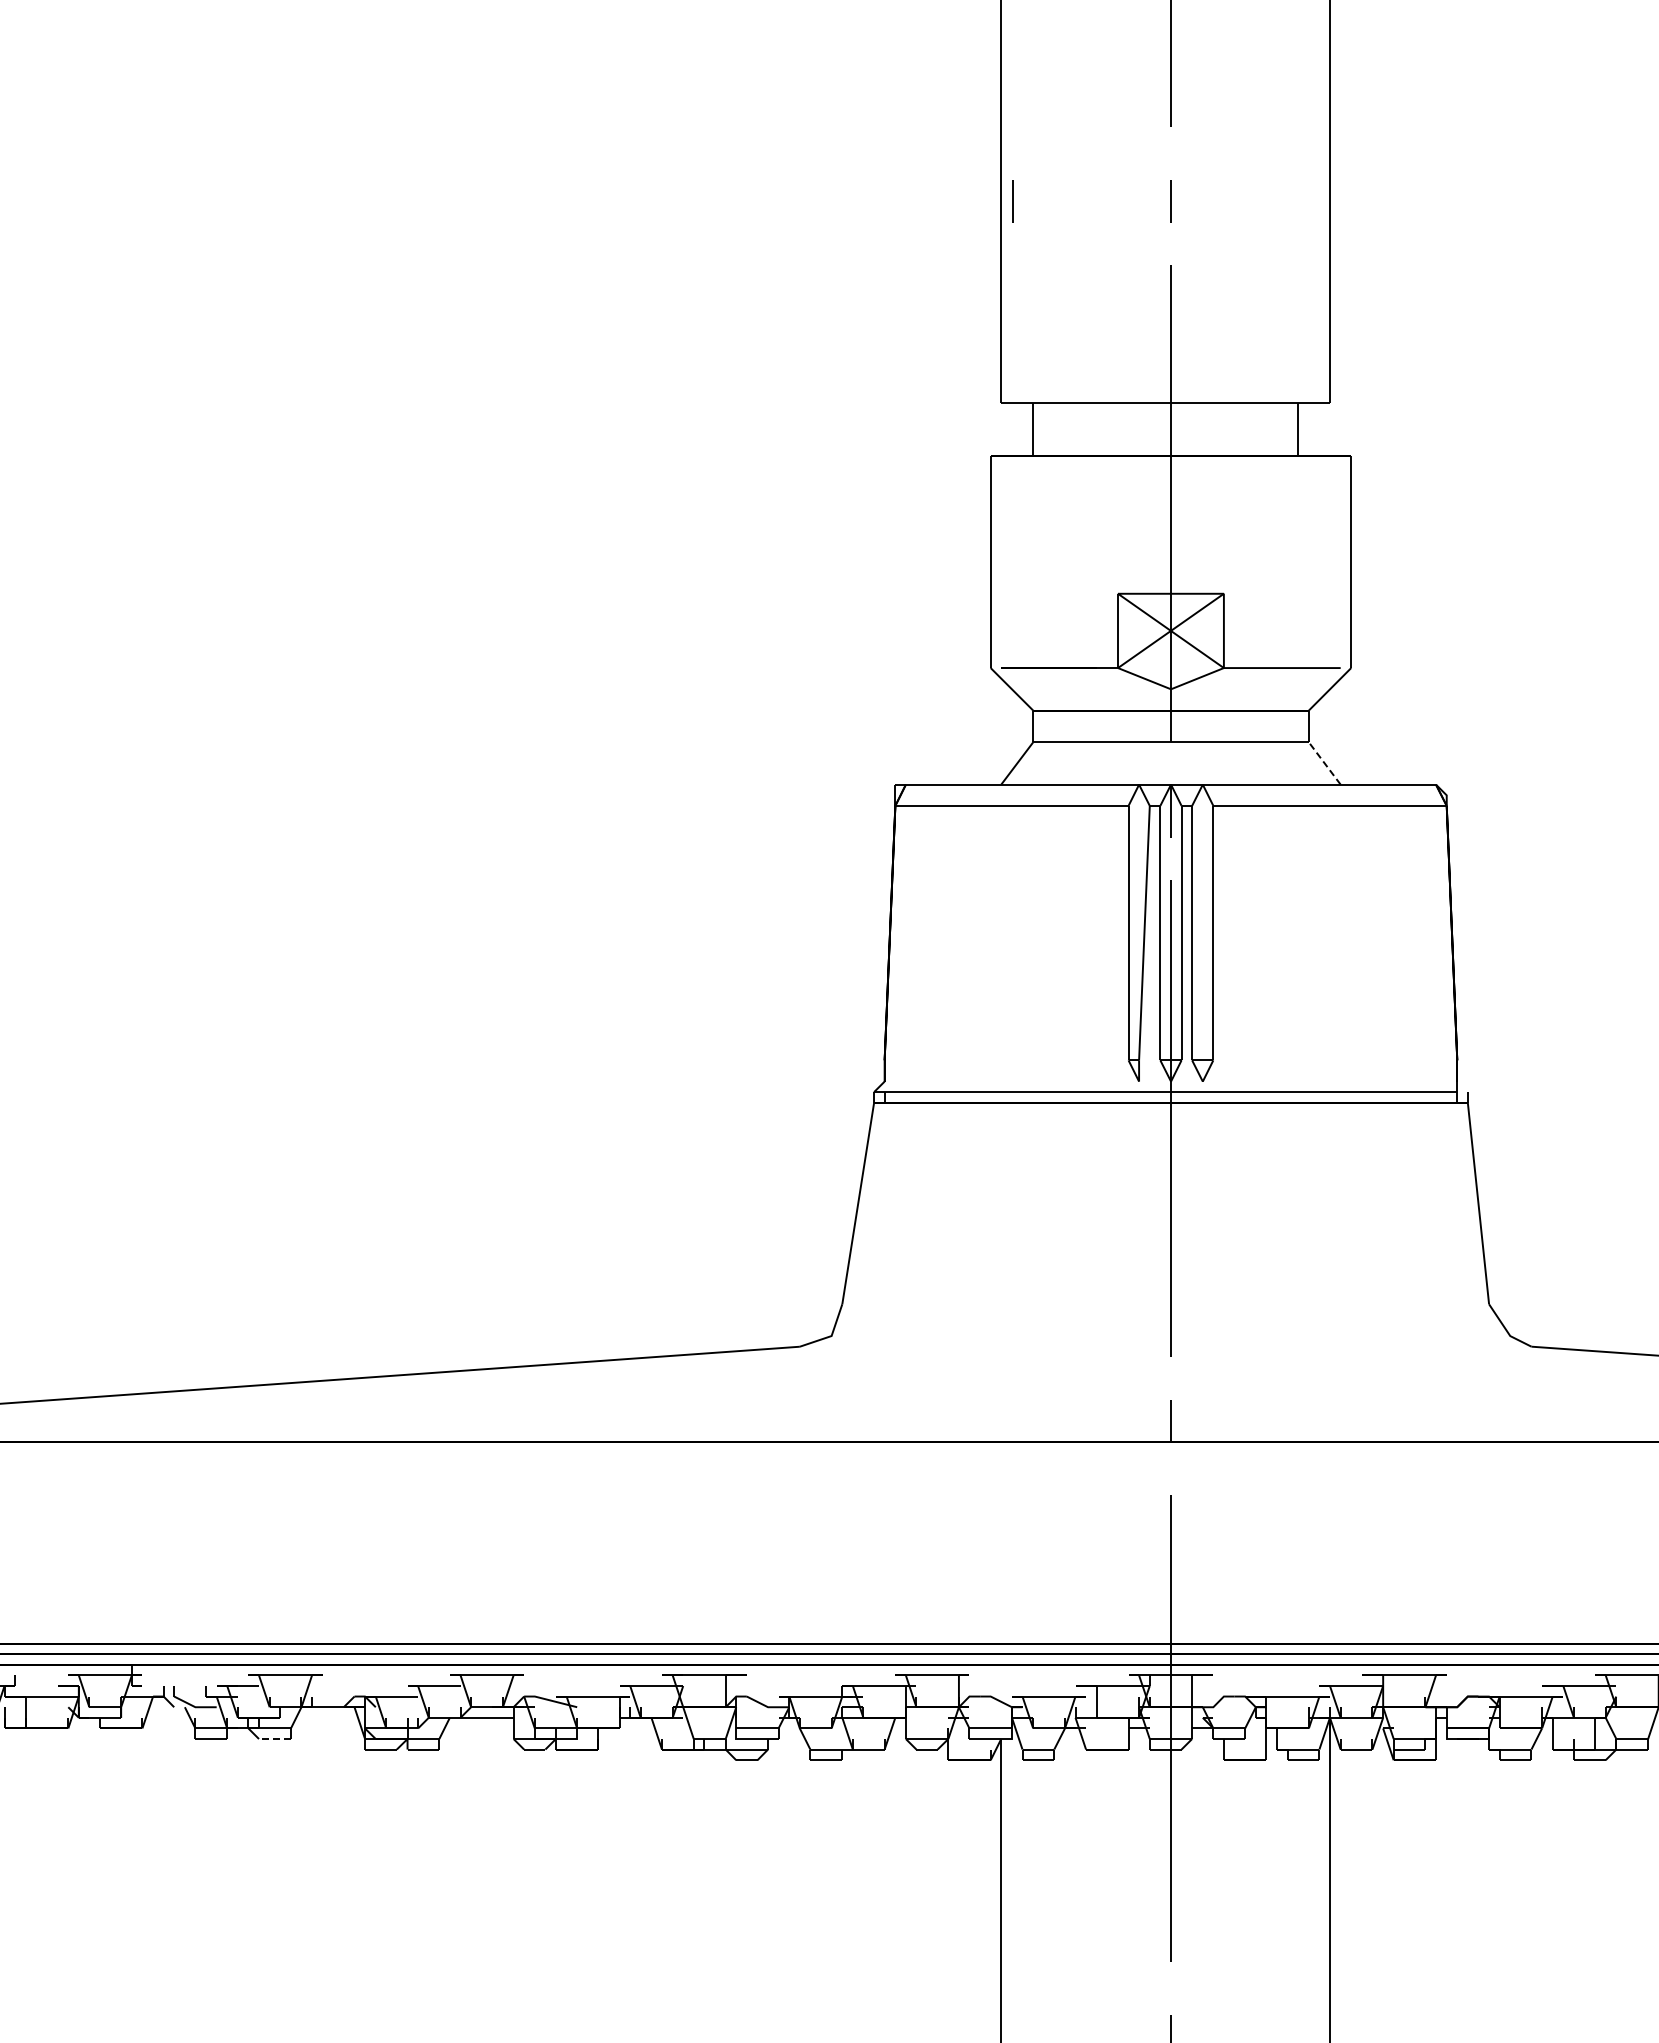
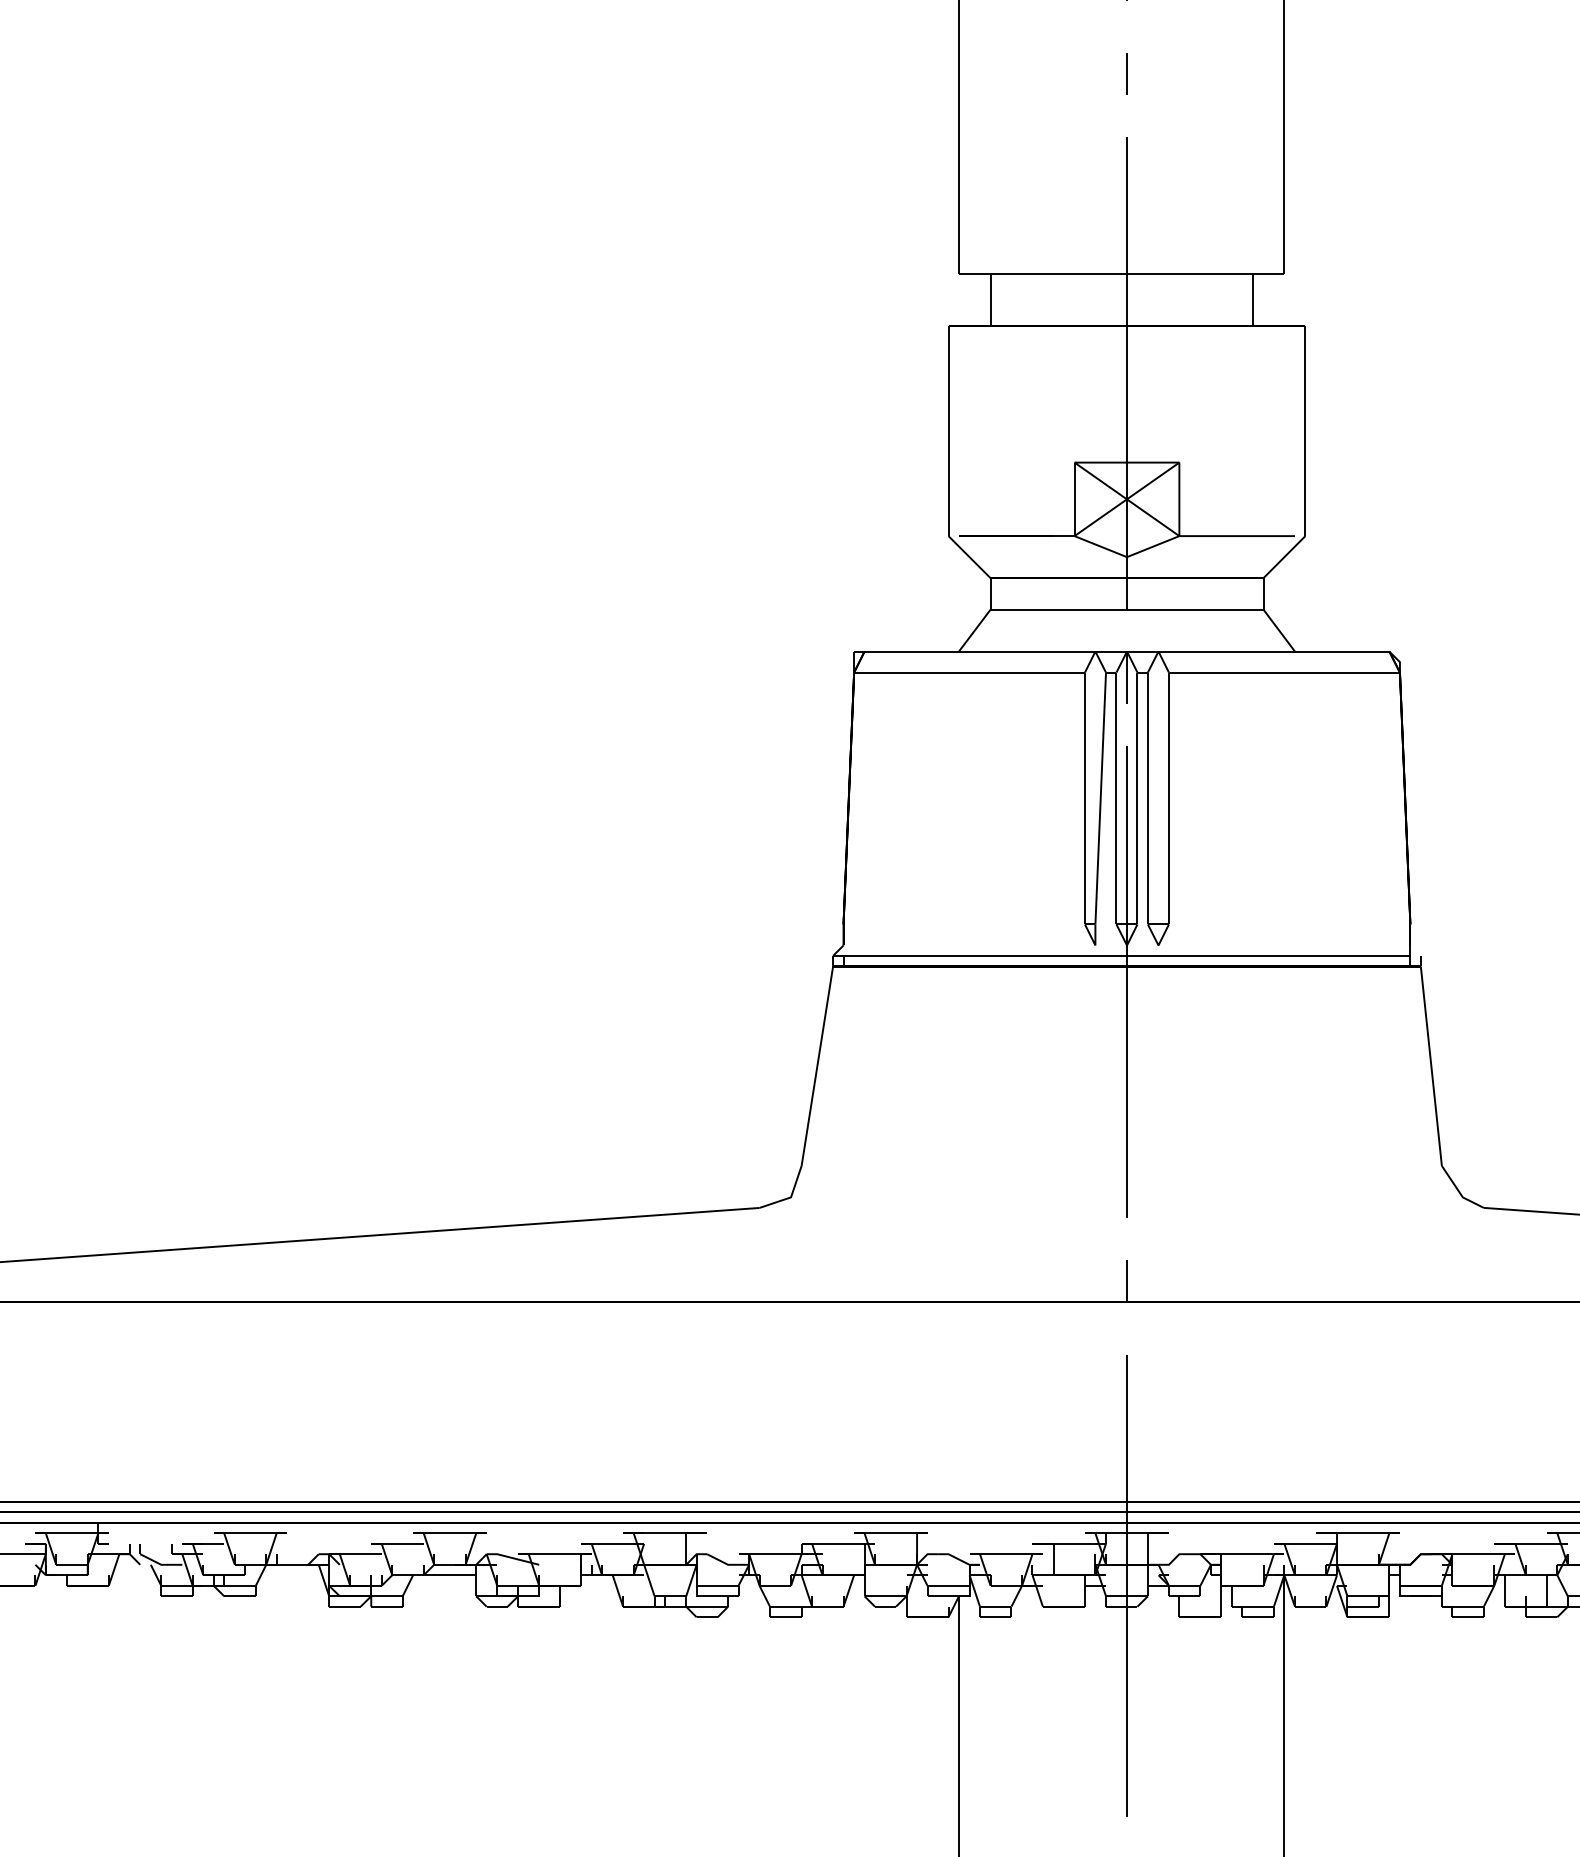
line: (1012, 201) -> (970, 74), removed
line: (1324, 763) -> (1278, 630), dashed -> solid
line: (274, 1739) -> (239, 1596), dashed -> solid

